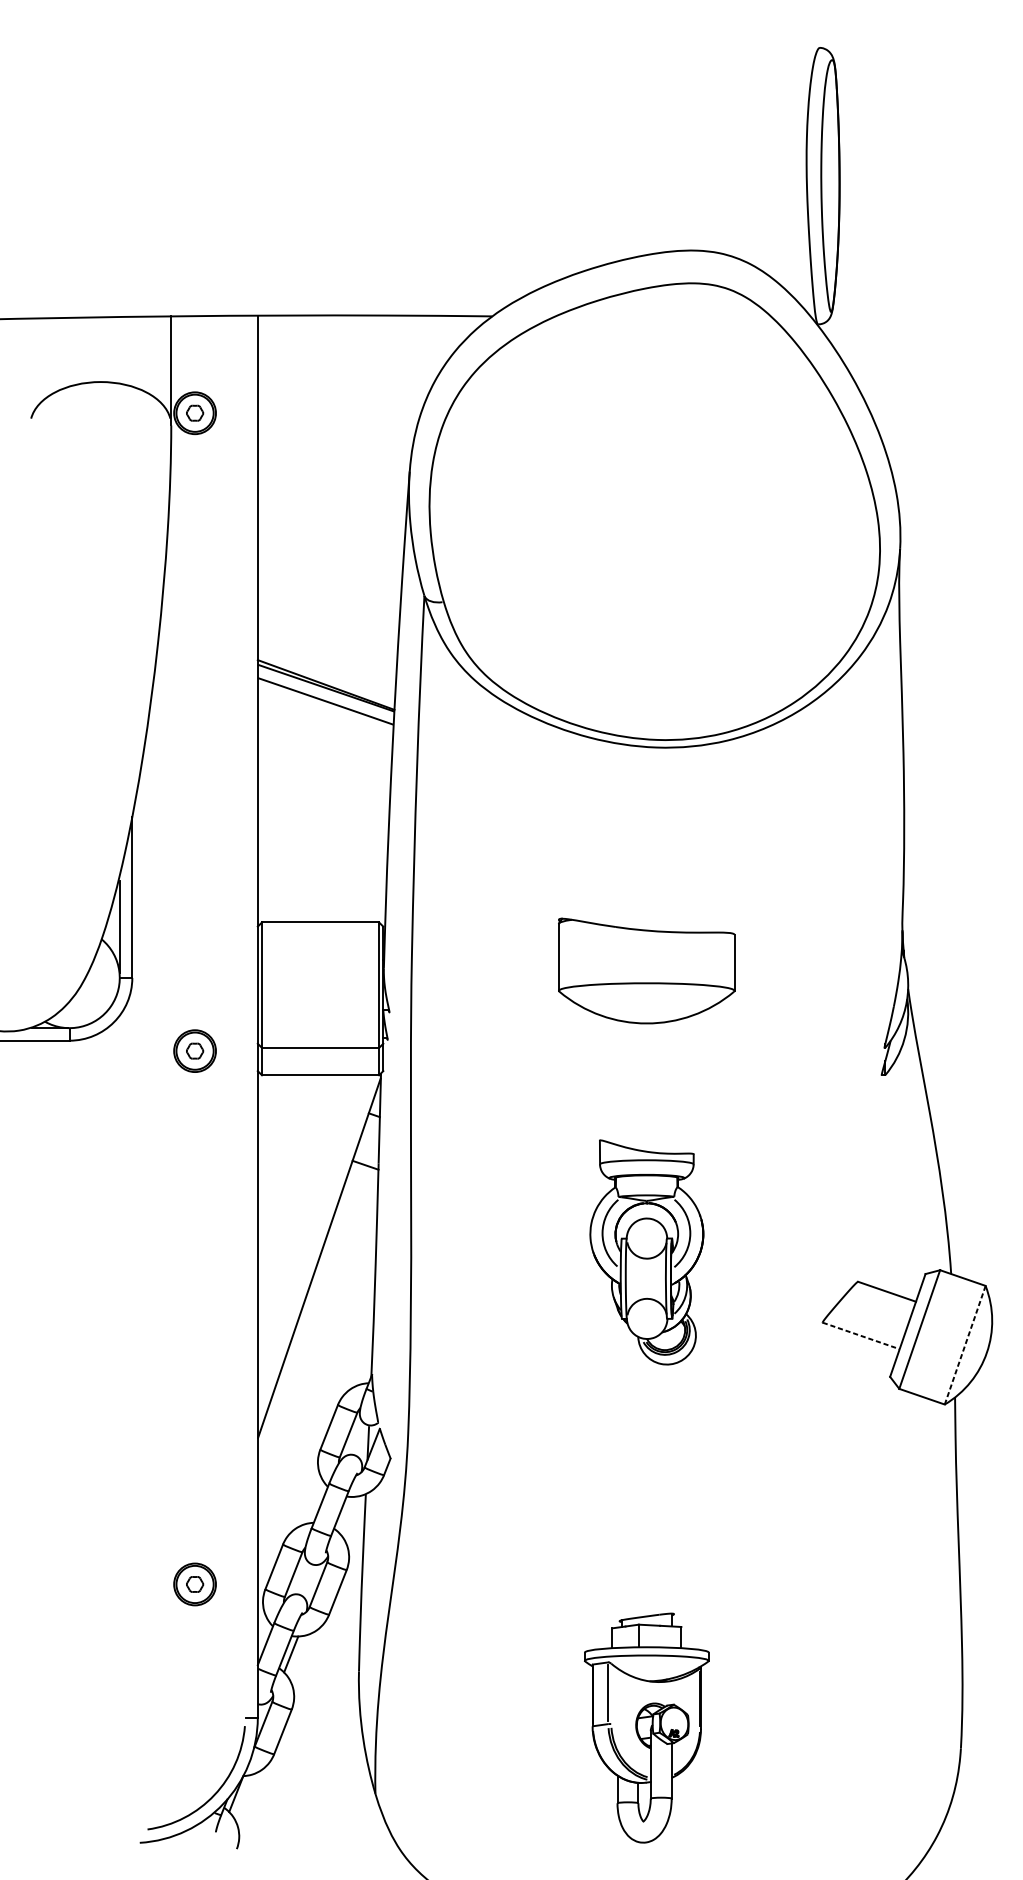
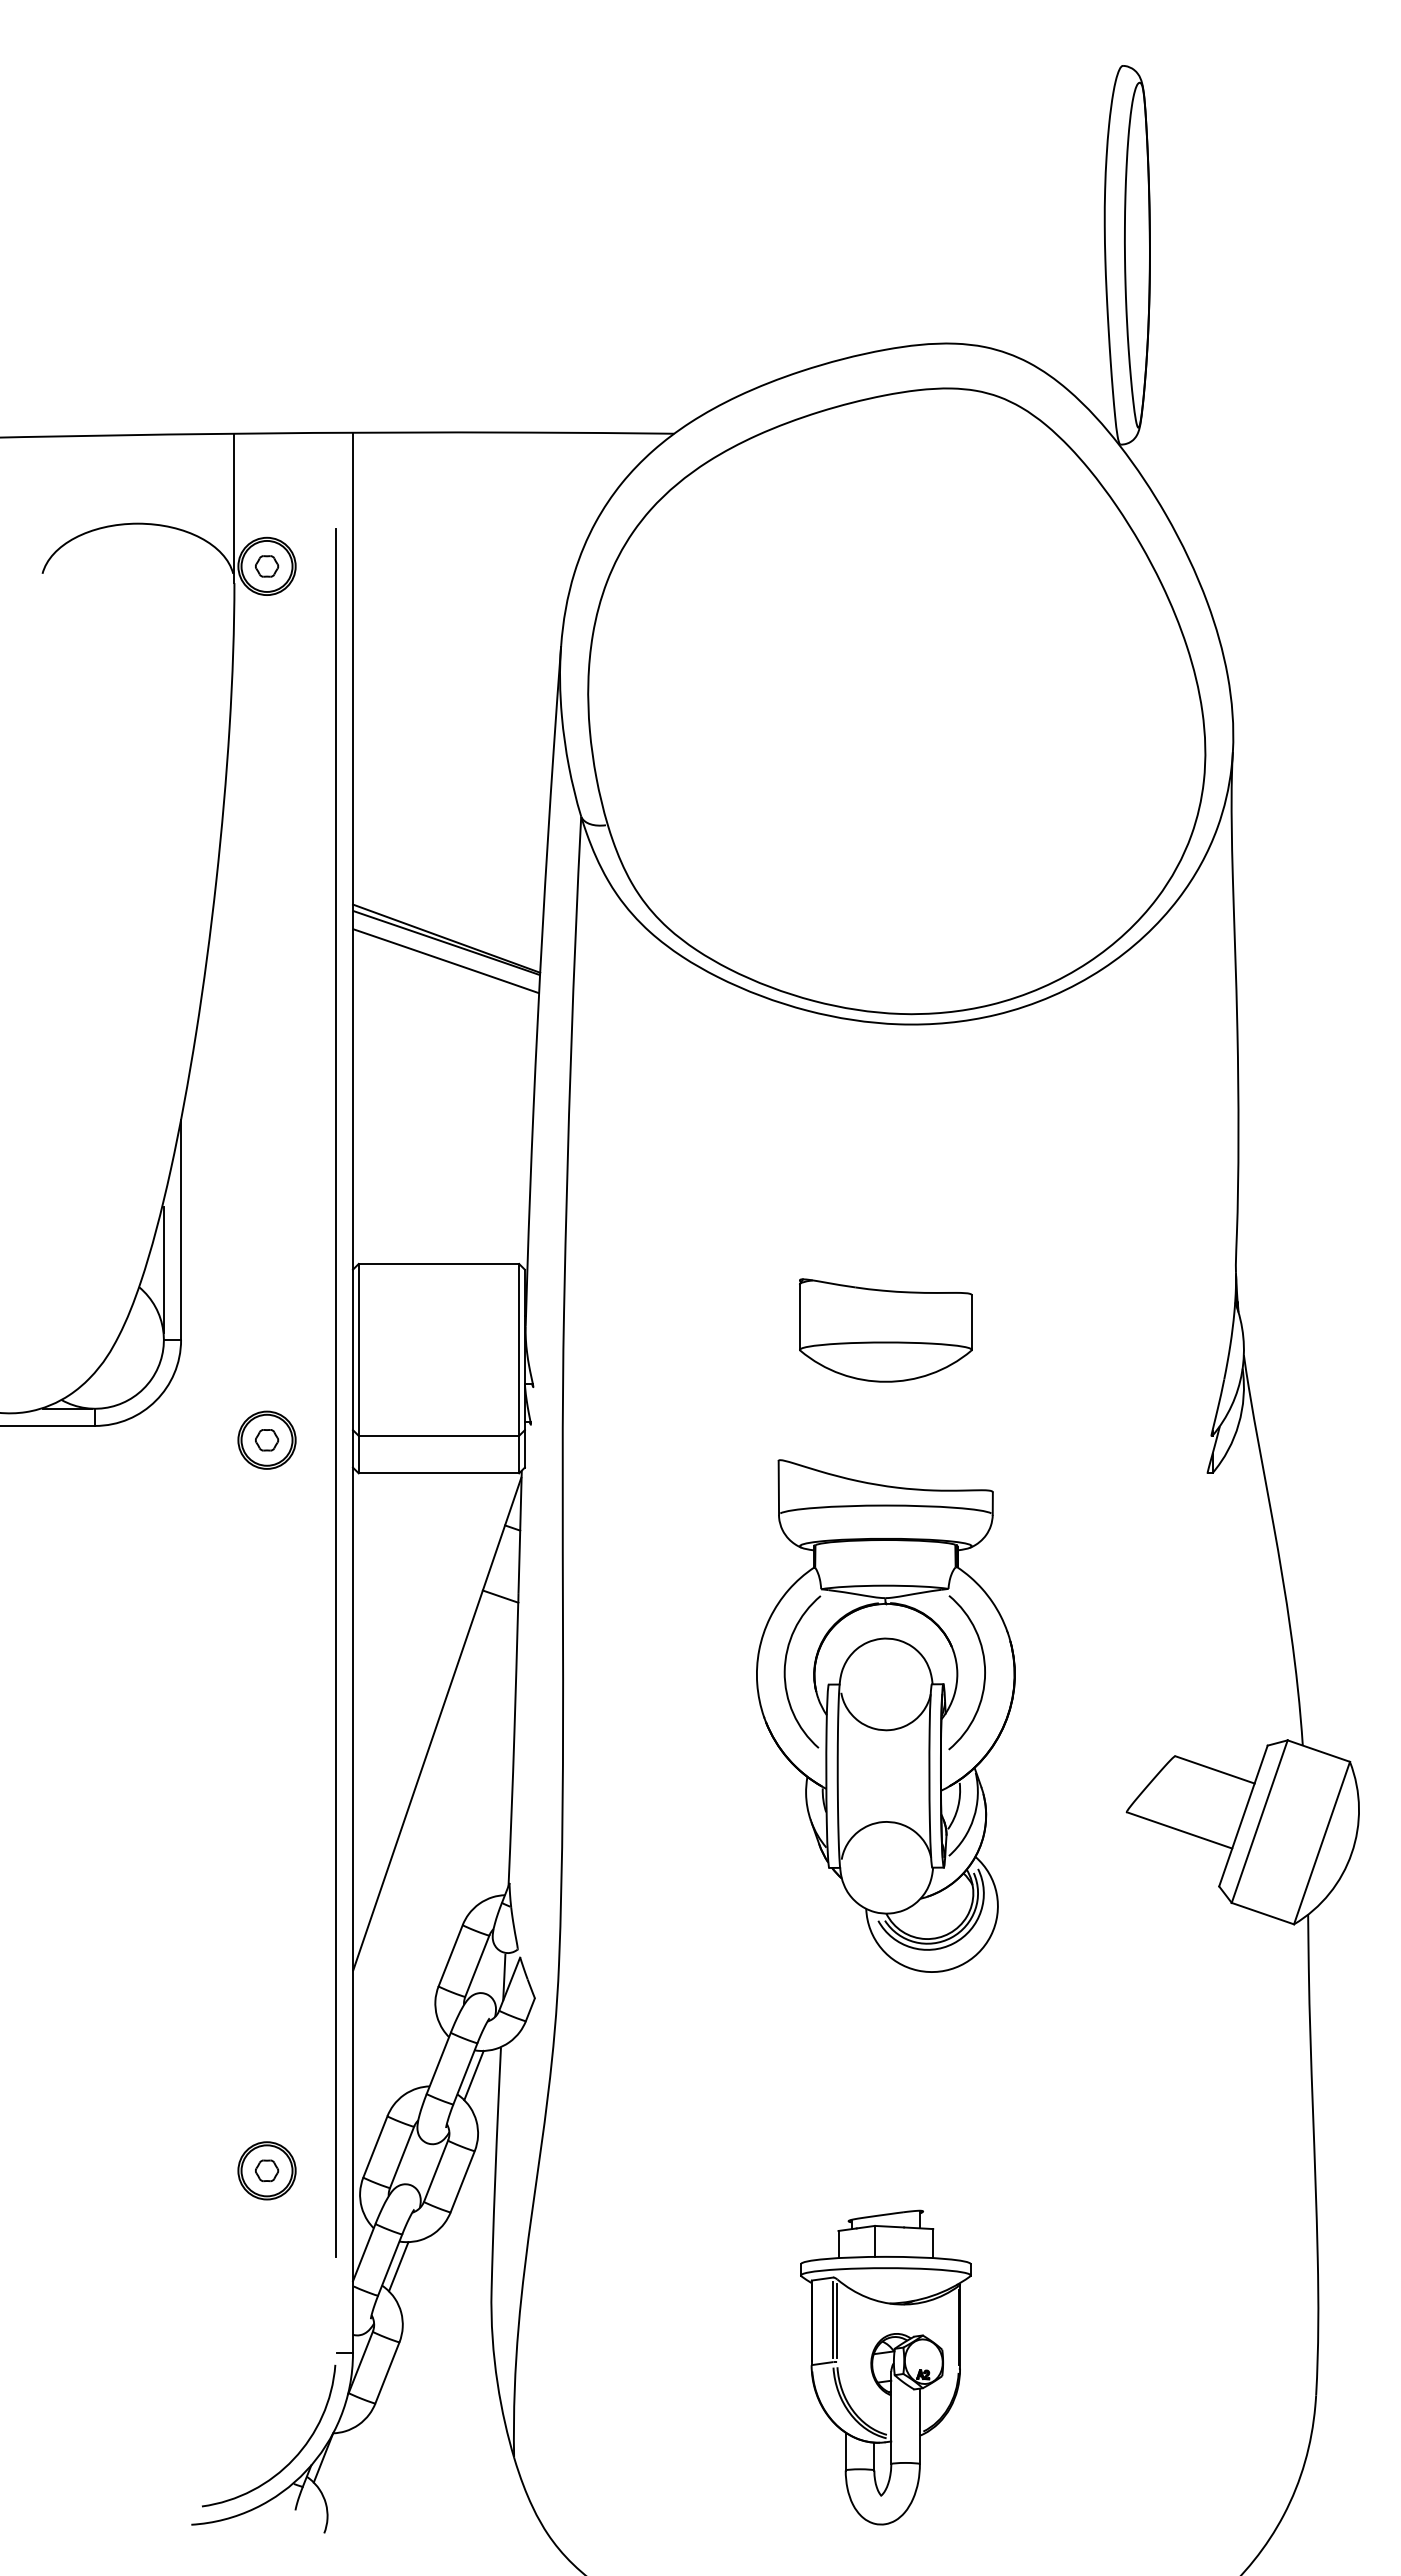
part: (646, 971) -> (885, 1330), size x0.71
line: (245, 1016) -> (335, 1392), added
part: (646, 1252) -> (885, 1715), size x1.67
line: (861, 1336) -> (1179, 1830), dashed -> solid
line: (965, 1345) -> (1322, 1843), dashed -> solid
line: (345, 1514) -> (473, 2075), added
line: (611, 1693) -> (837, 2320), added

